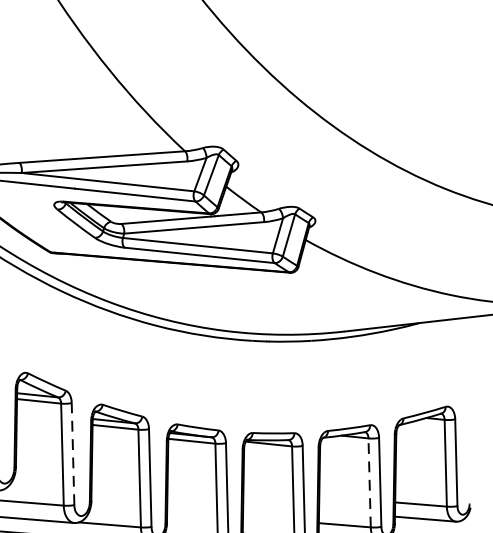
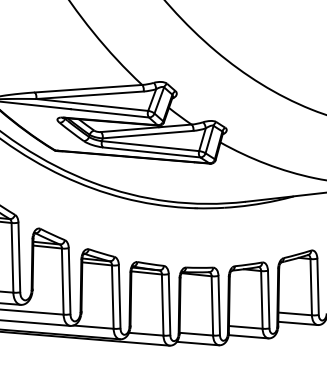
line: (72, 452) -> (69, 280), dashed -> solid
line: (369, 482) -> (261, 299), dashed -> solid

